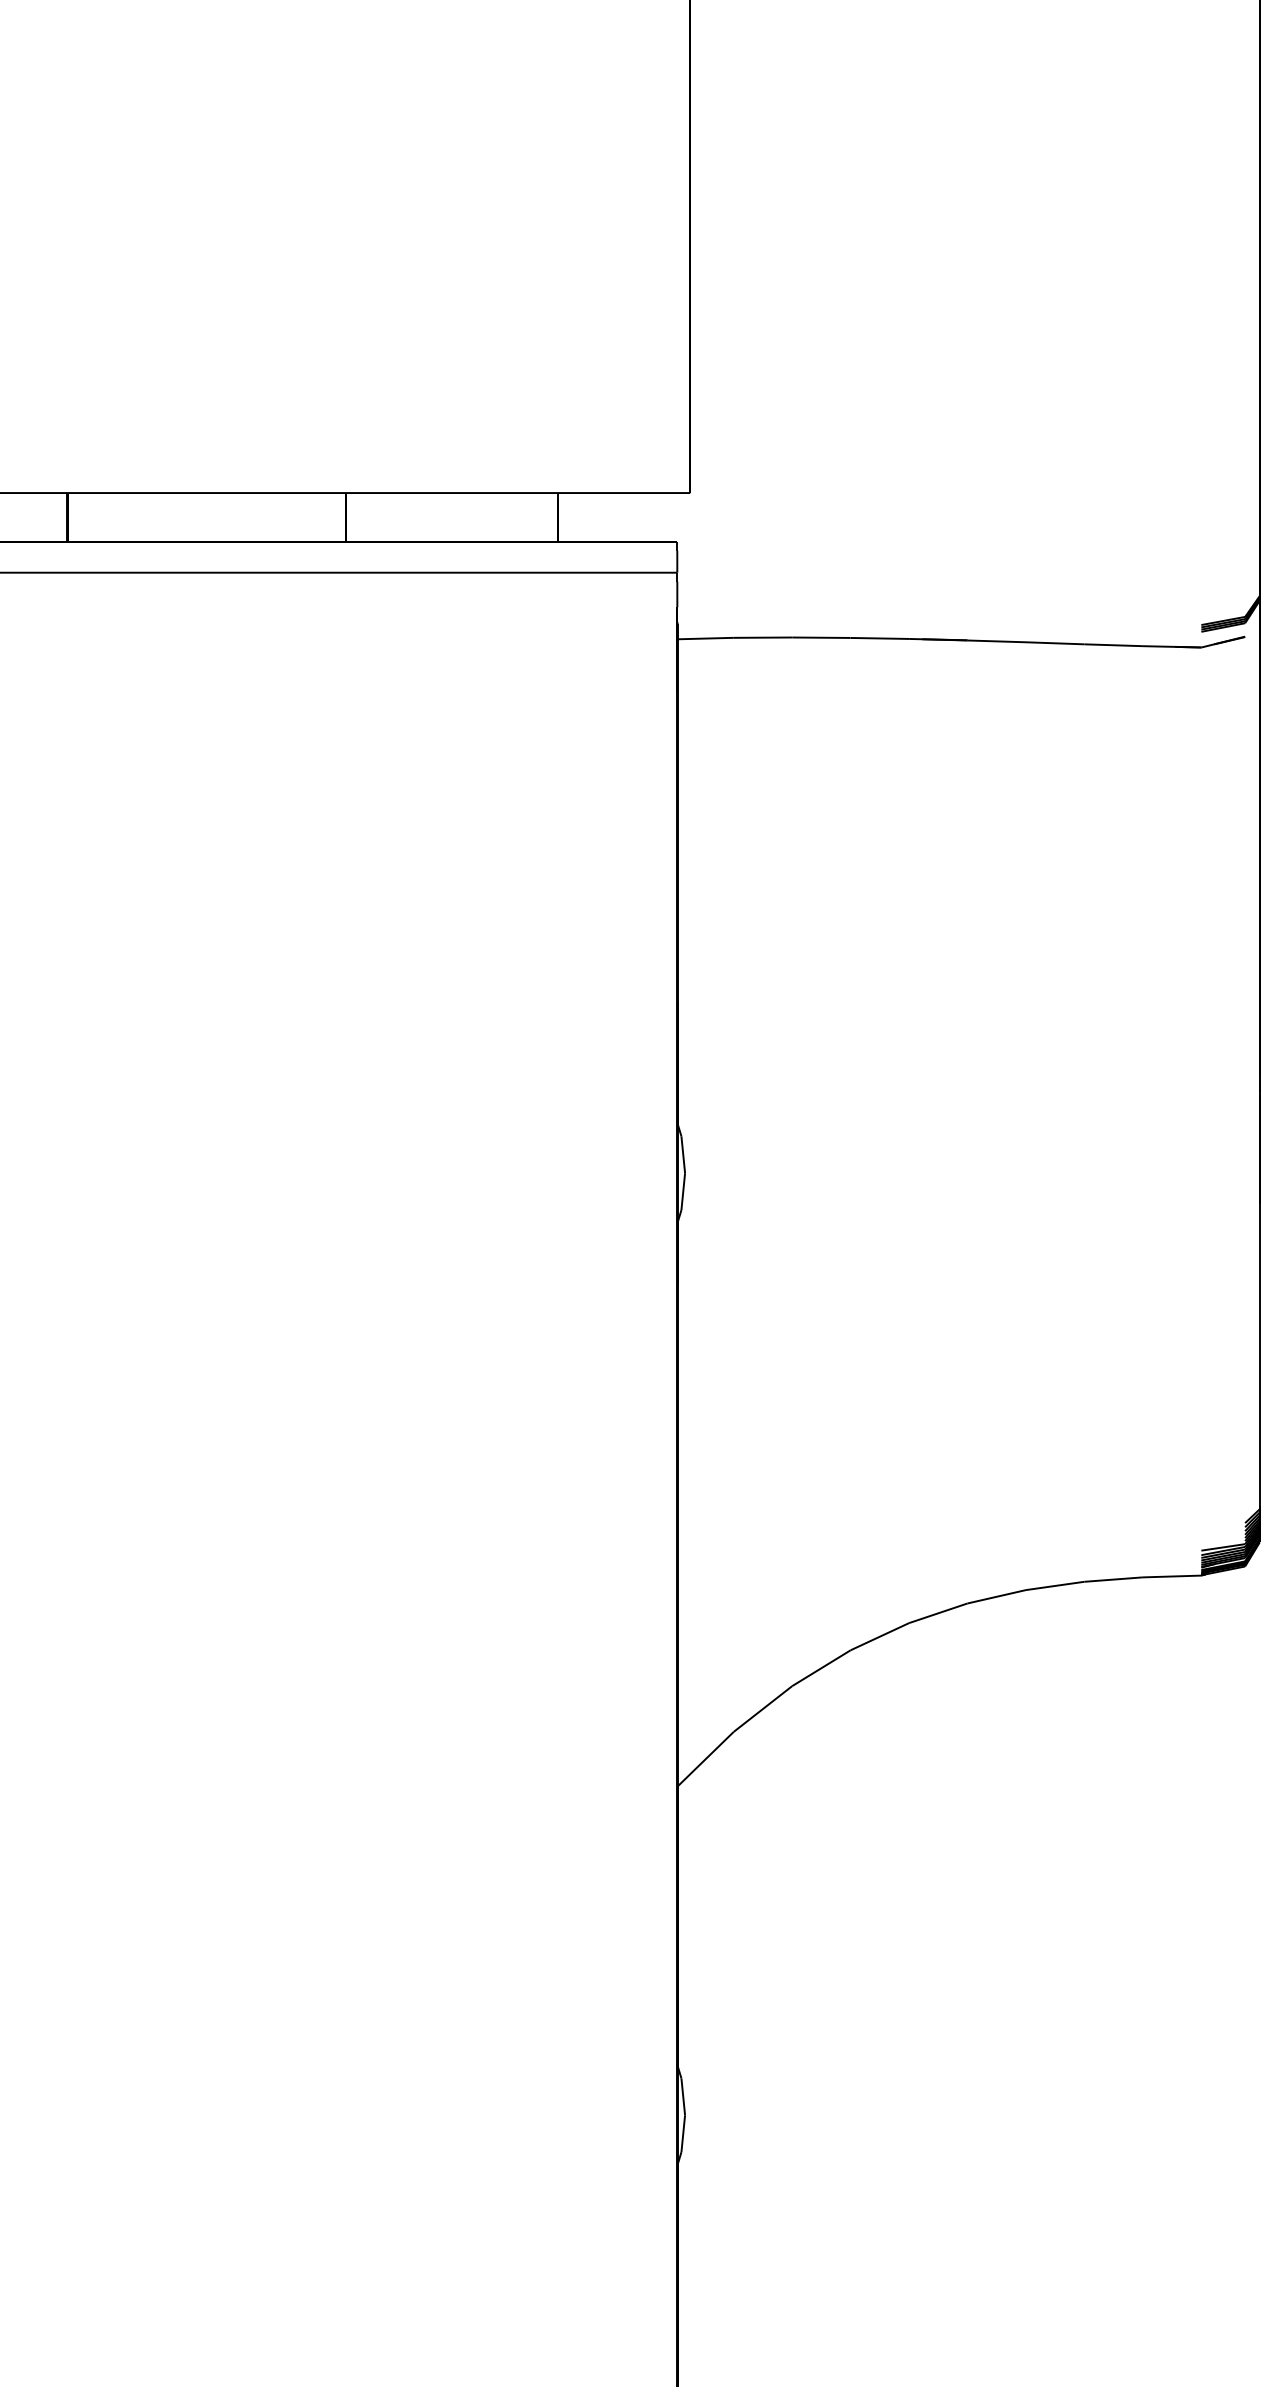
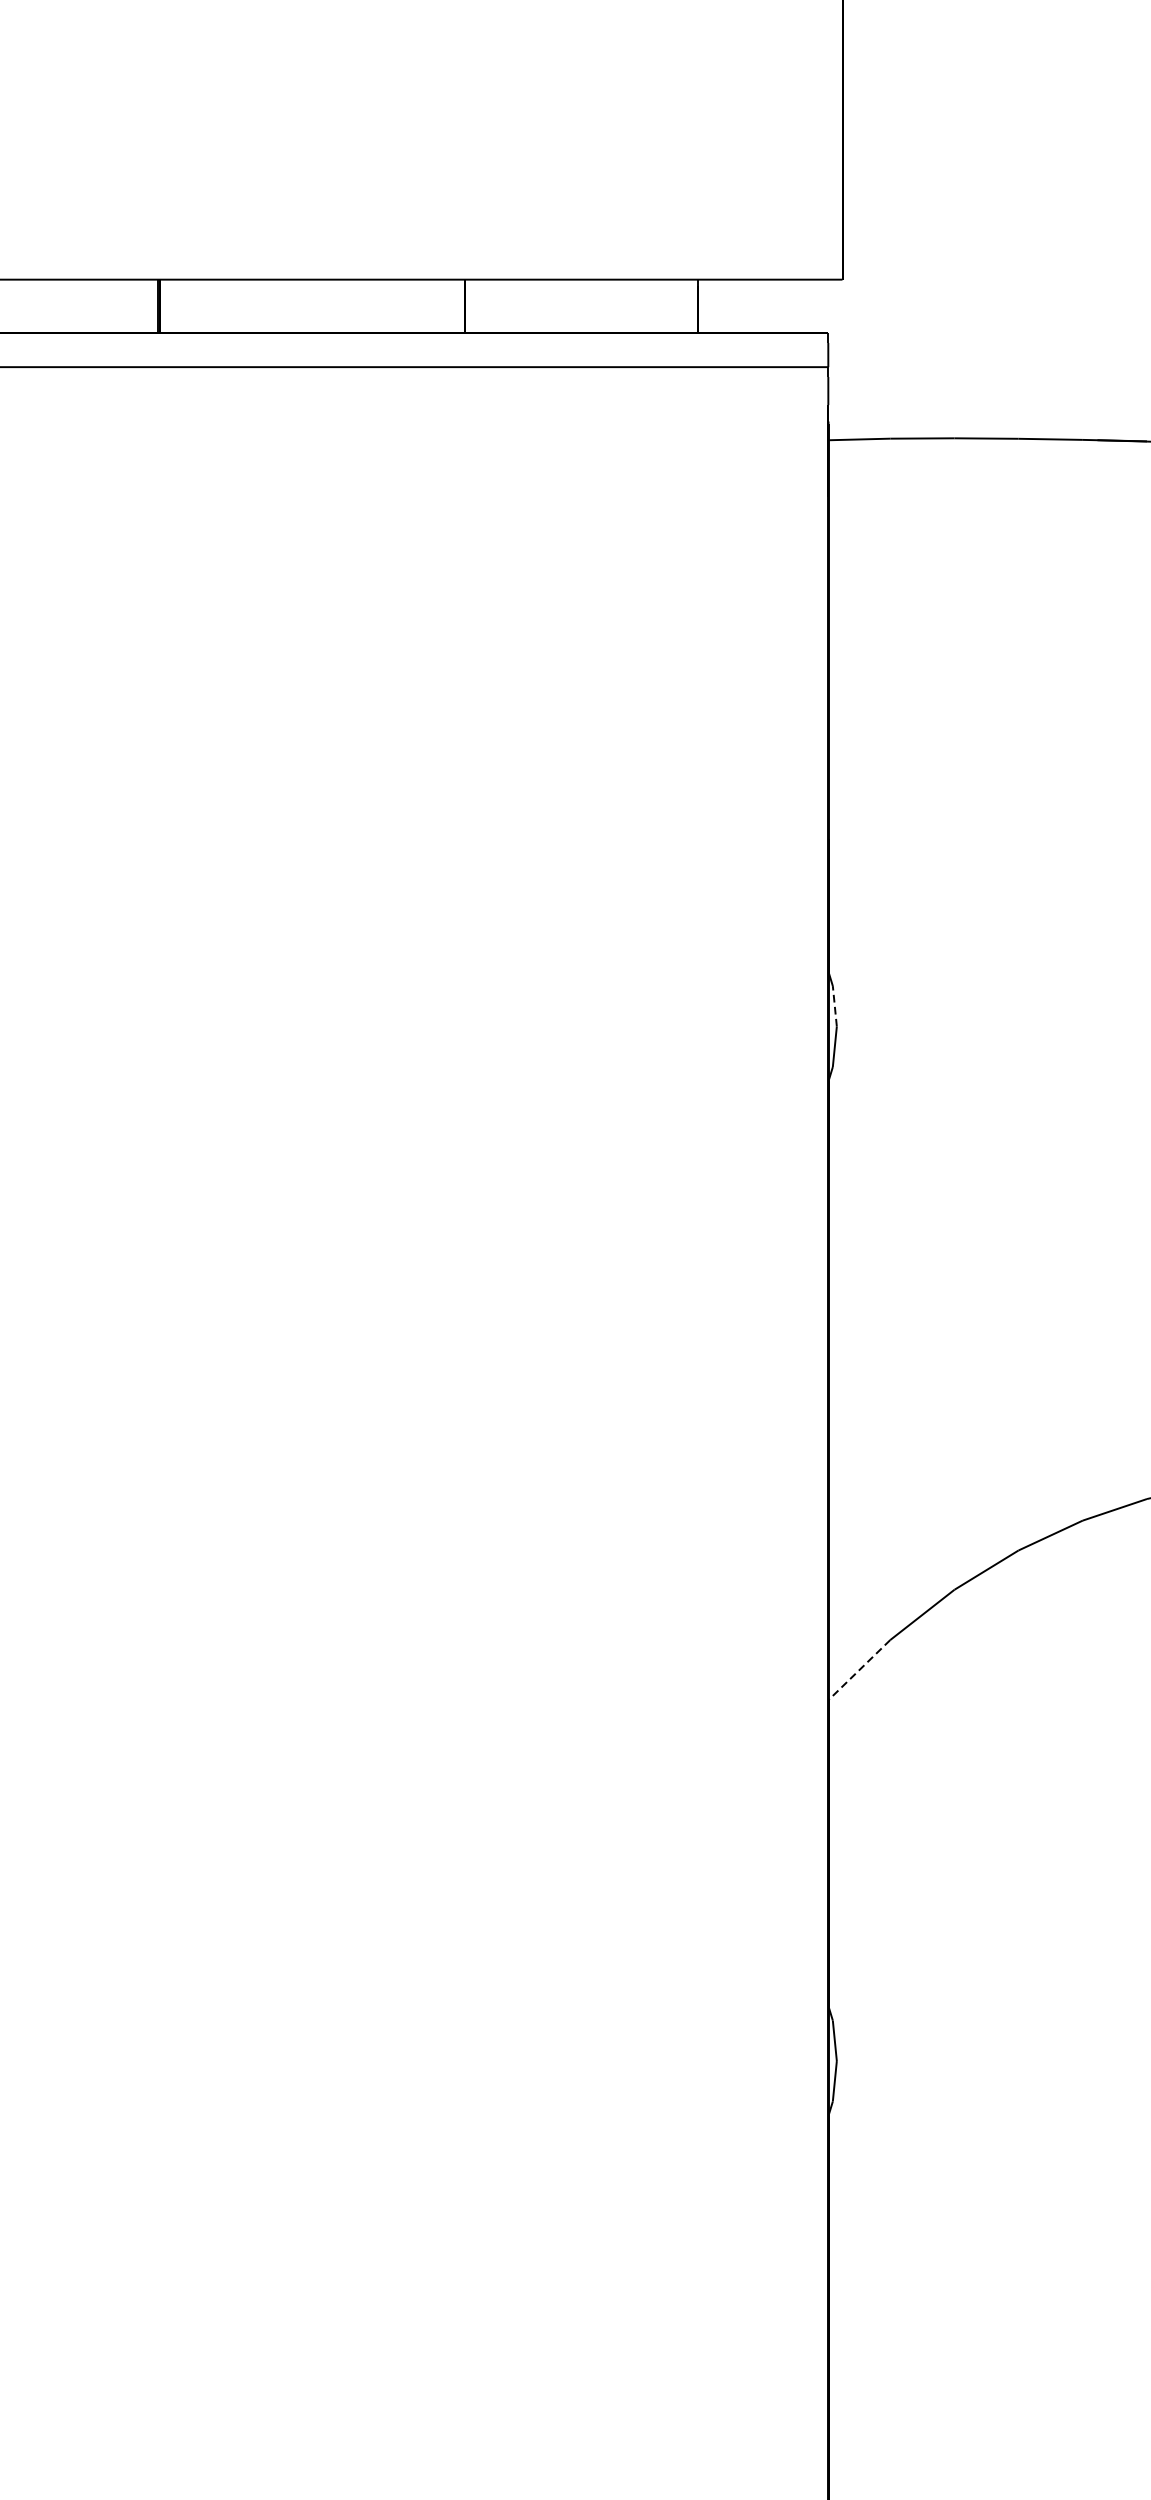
line: (683, 1154) -> (835, 1006), solid -> dashed
line: (705, 1759) -> (859, 1670), solid -> dashed

